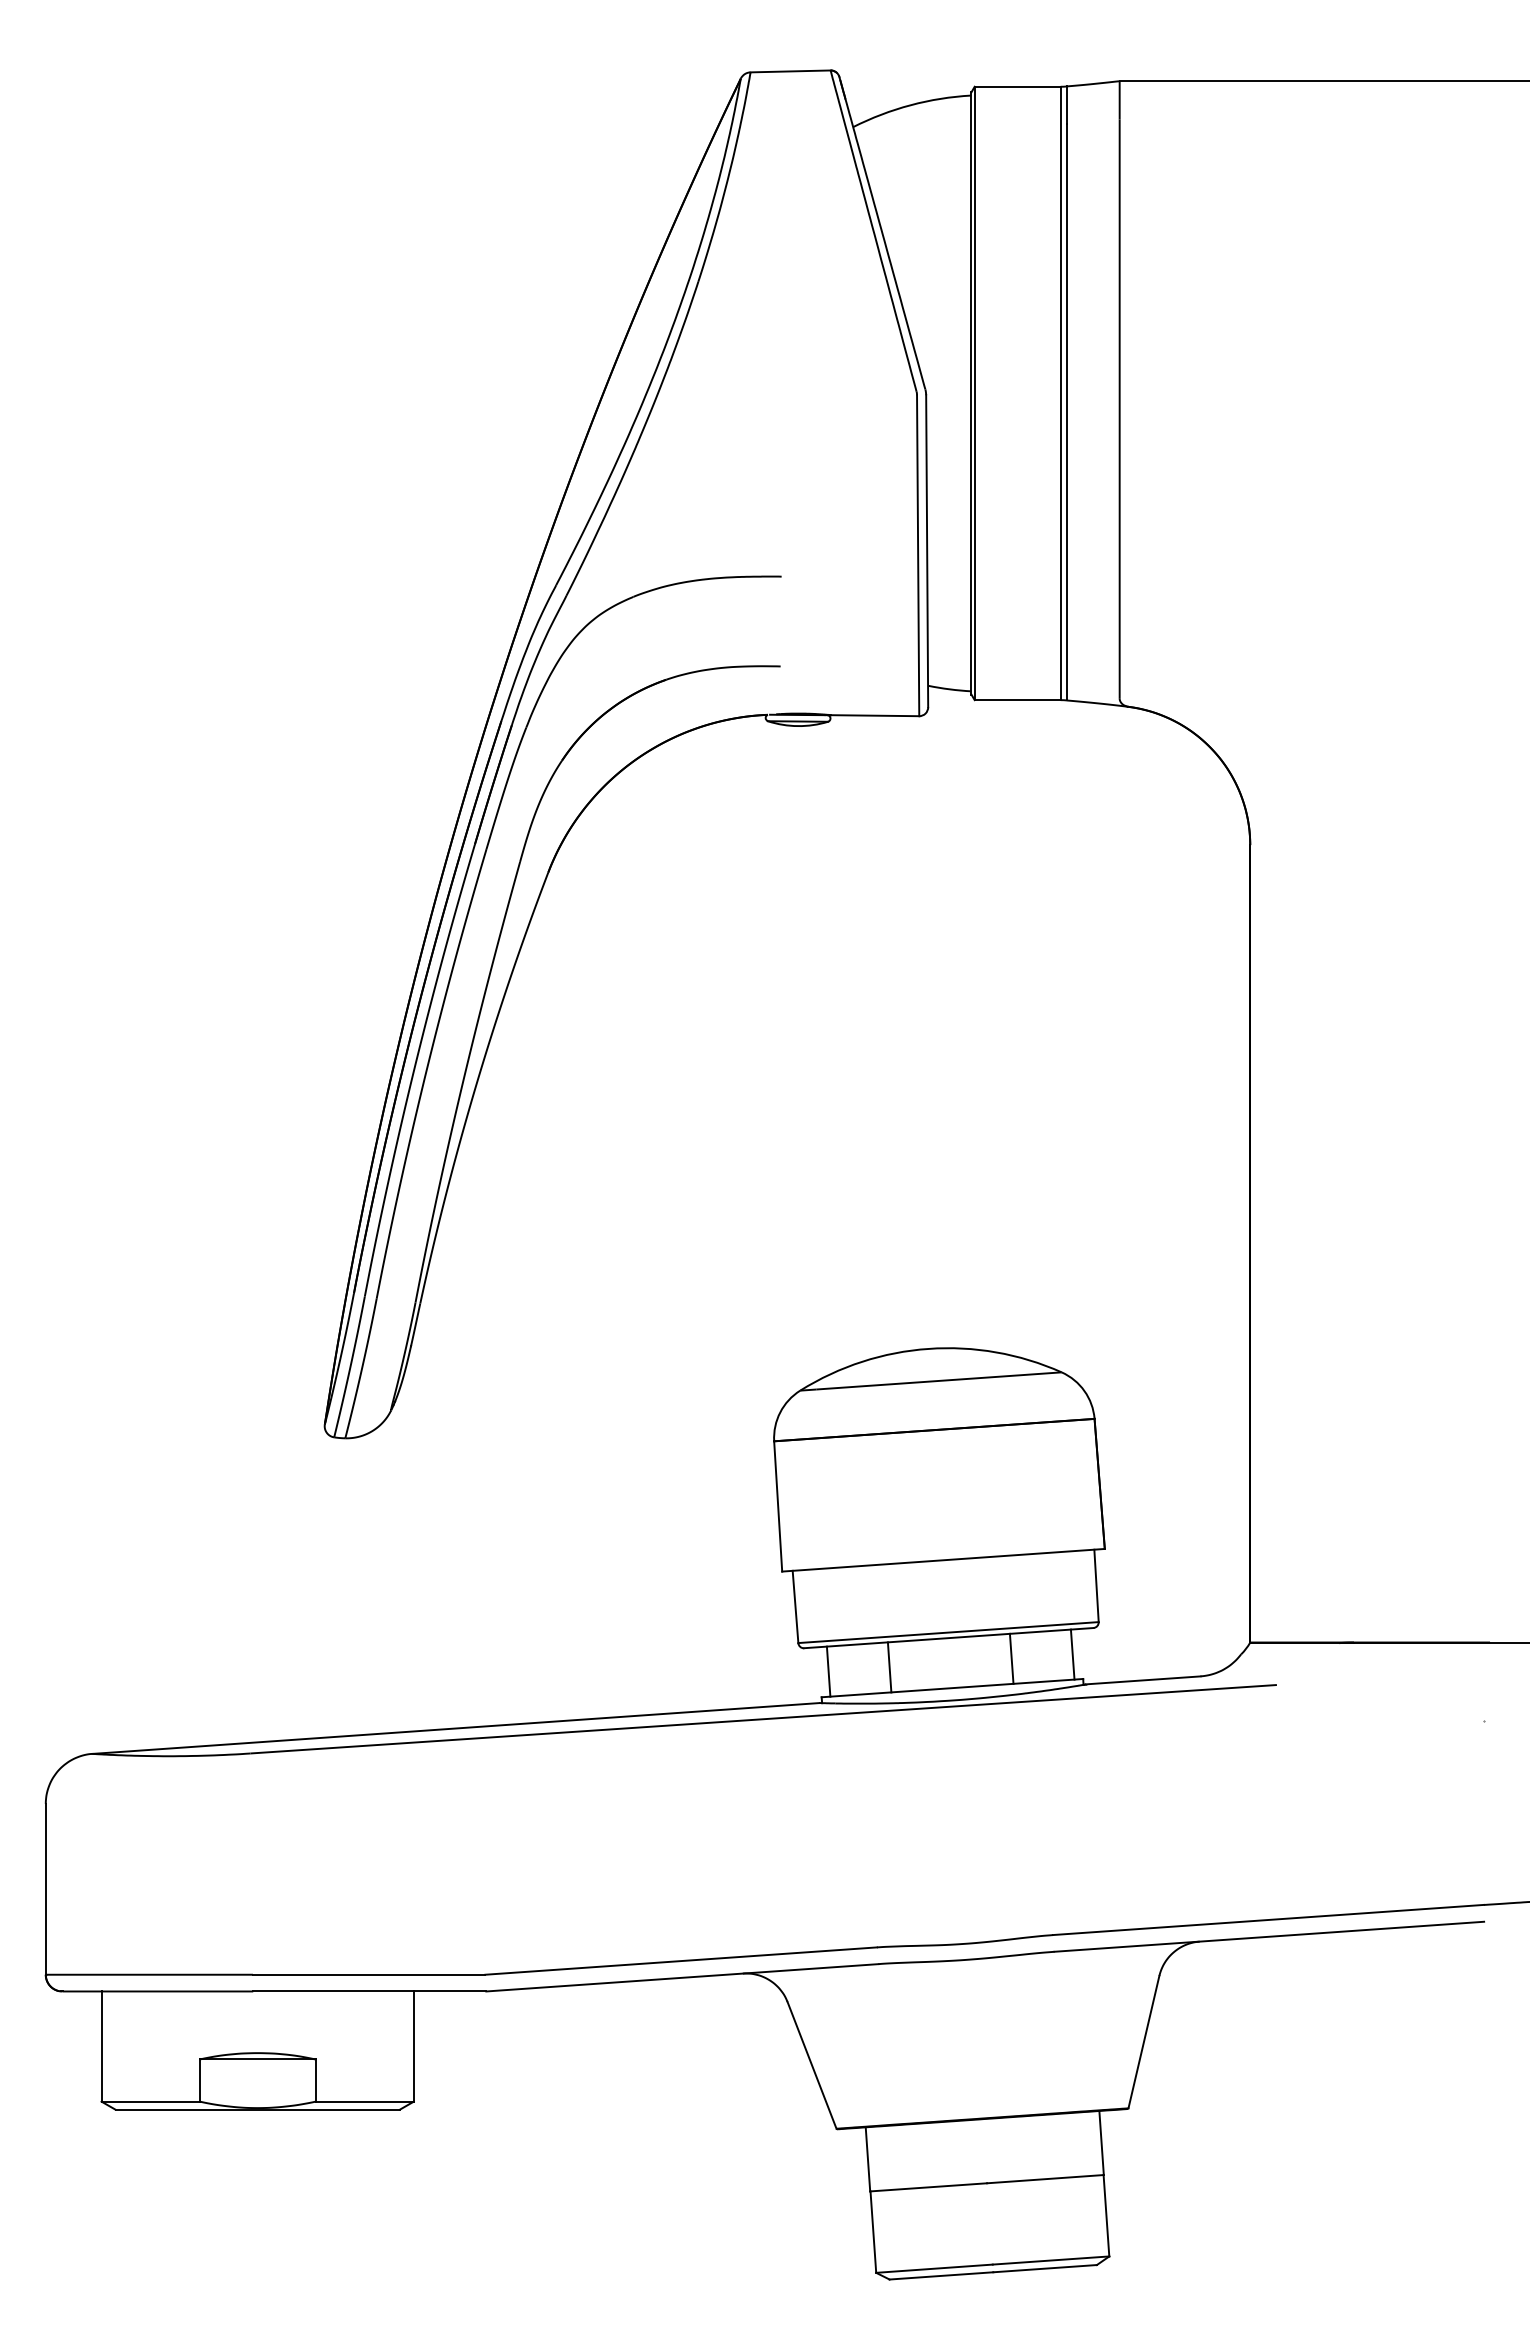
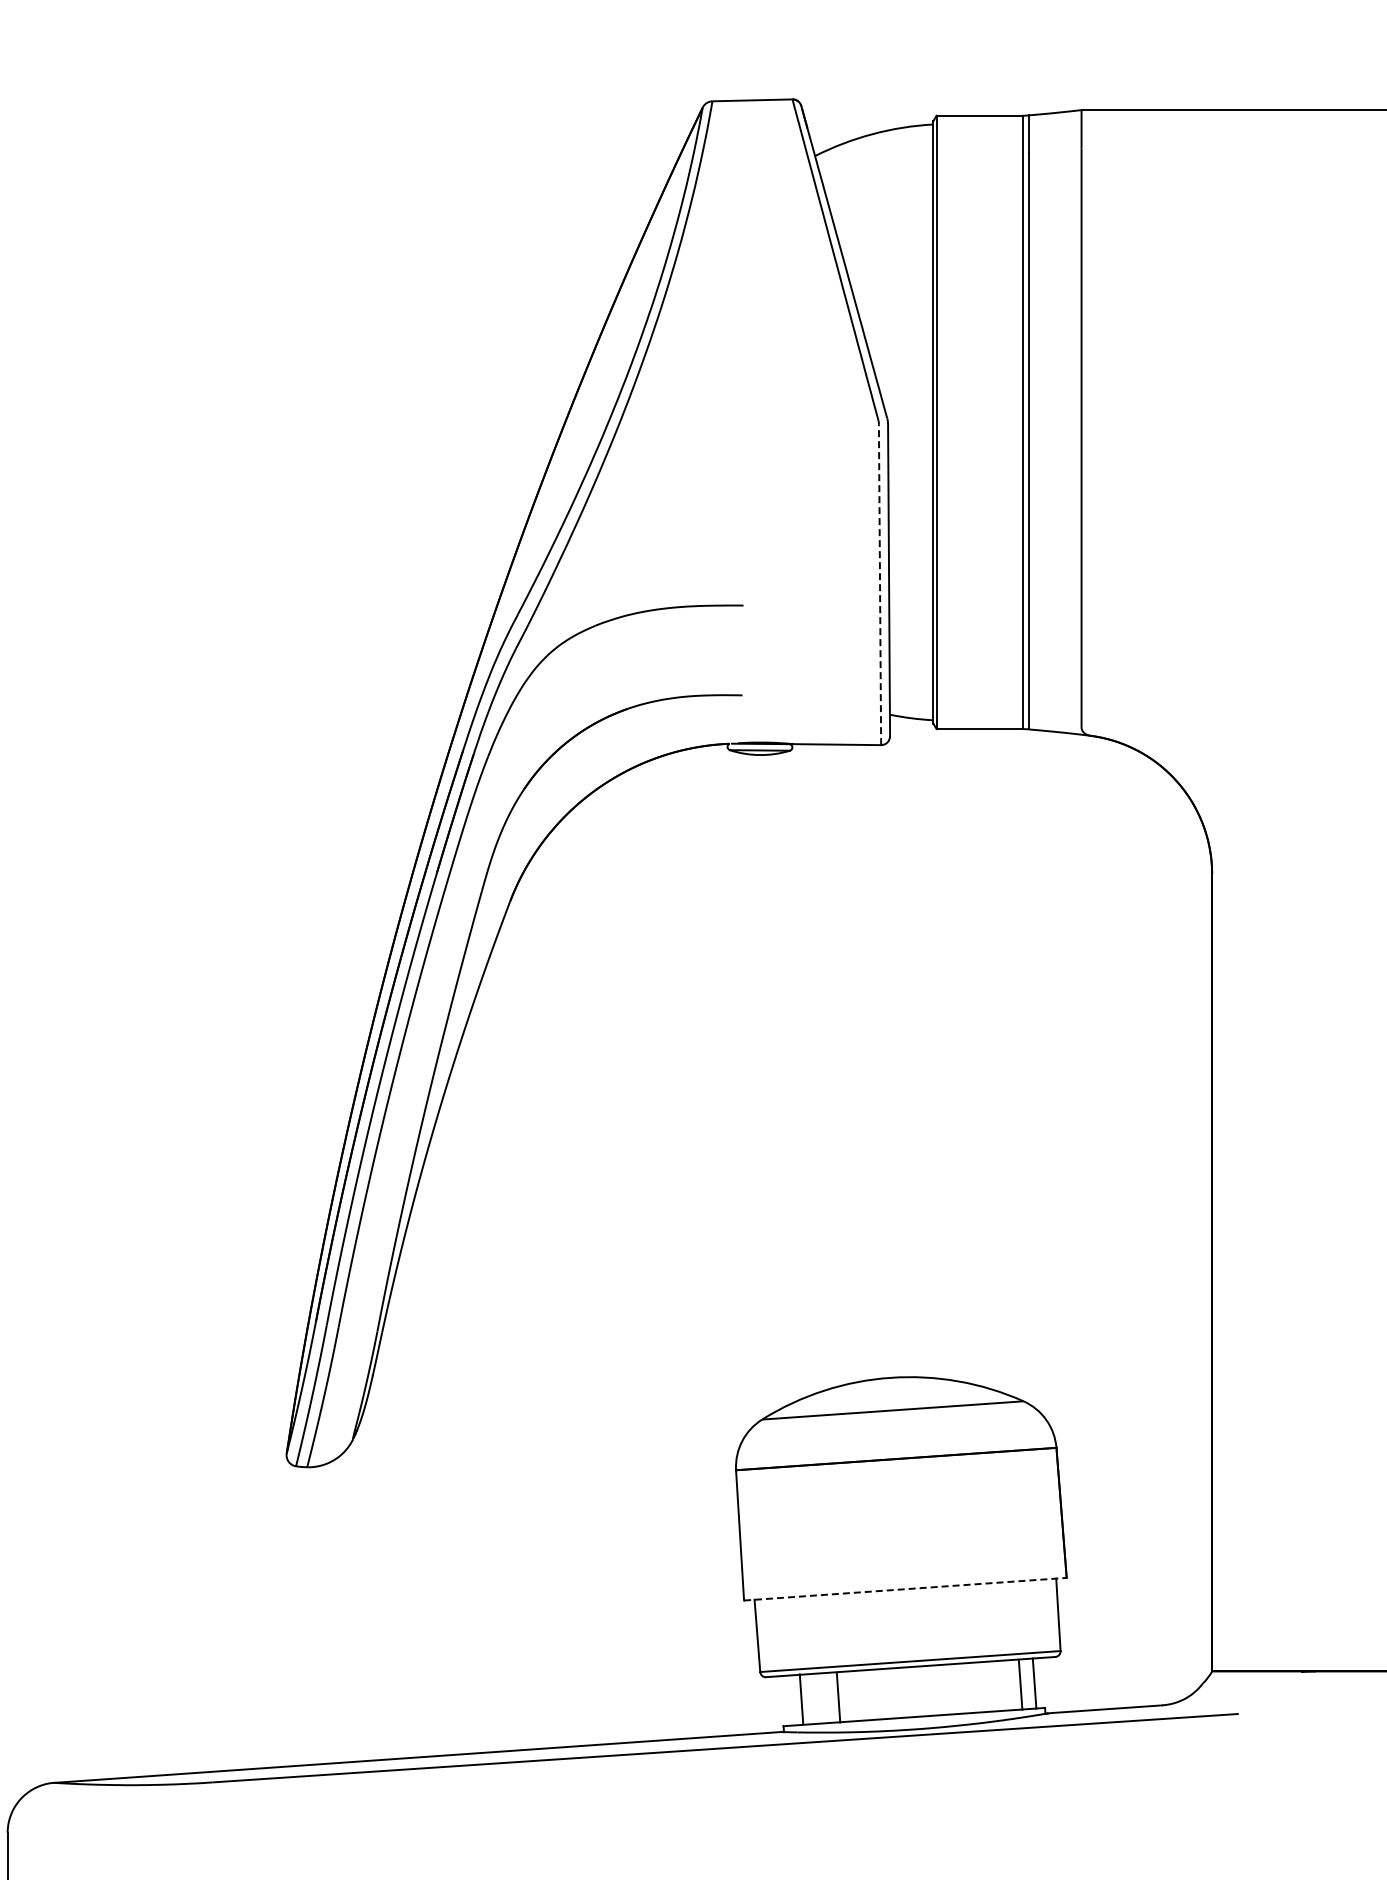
line: (918, 555) -> (880, 584), solid -> dashed
line: (943, 1560) -> (905, 1589), solid -> dashed
line: (1011, 1658) -> (1020, 1684), moved
line: (889, 1667) -> (801, 1699), moved
line: (828, 1671) -> (838, 1697), moved

